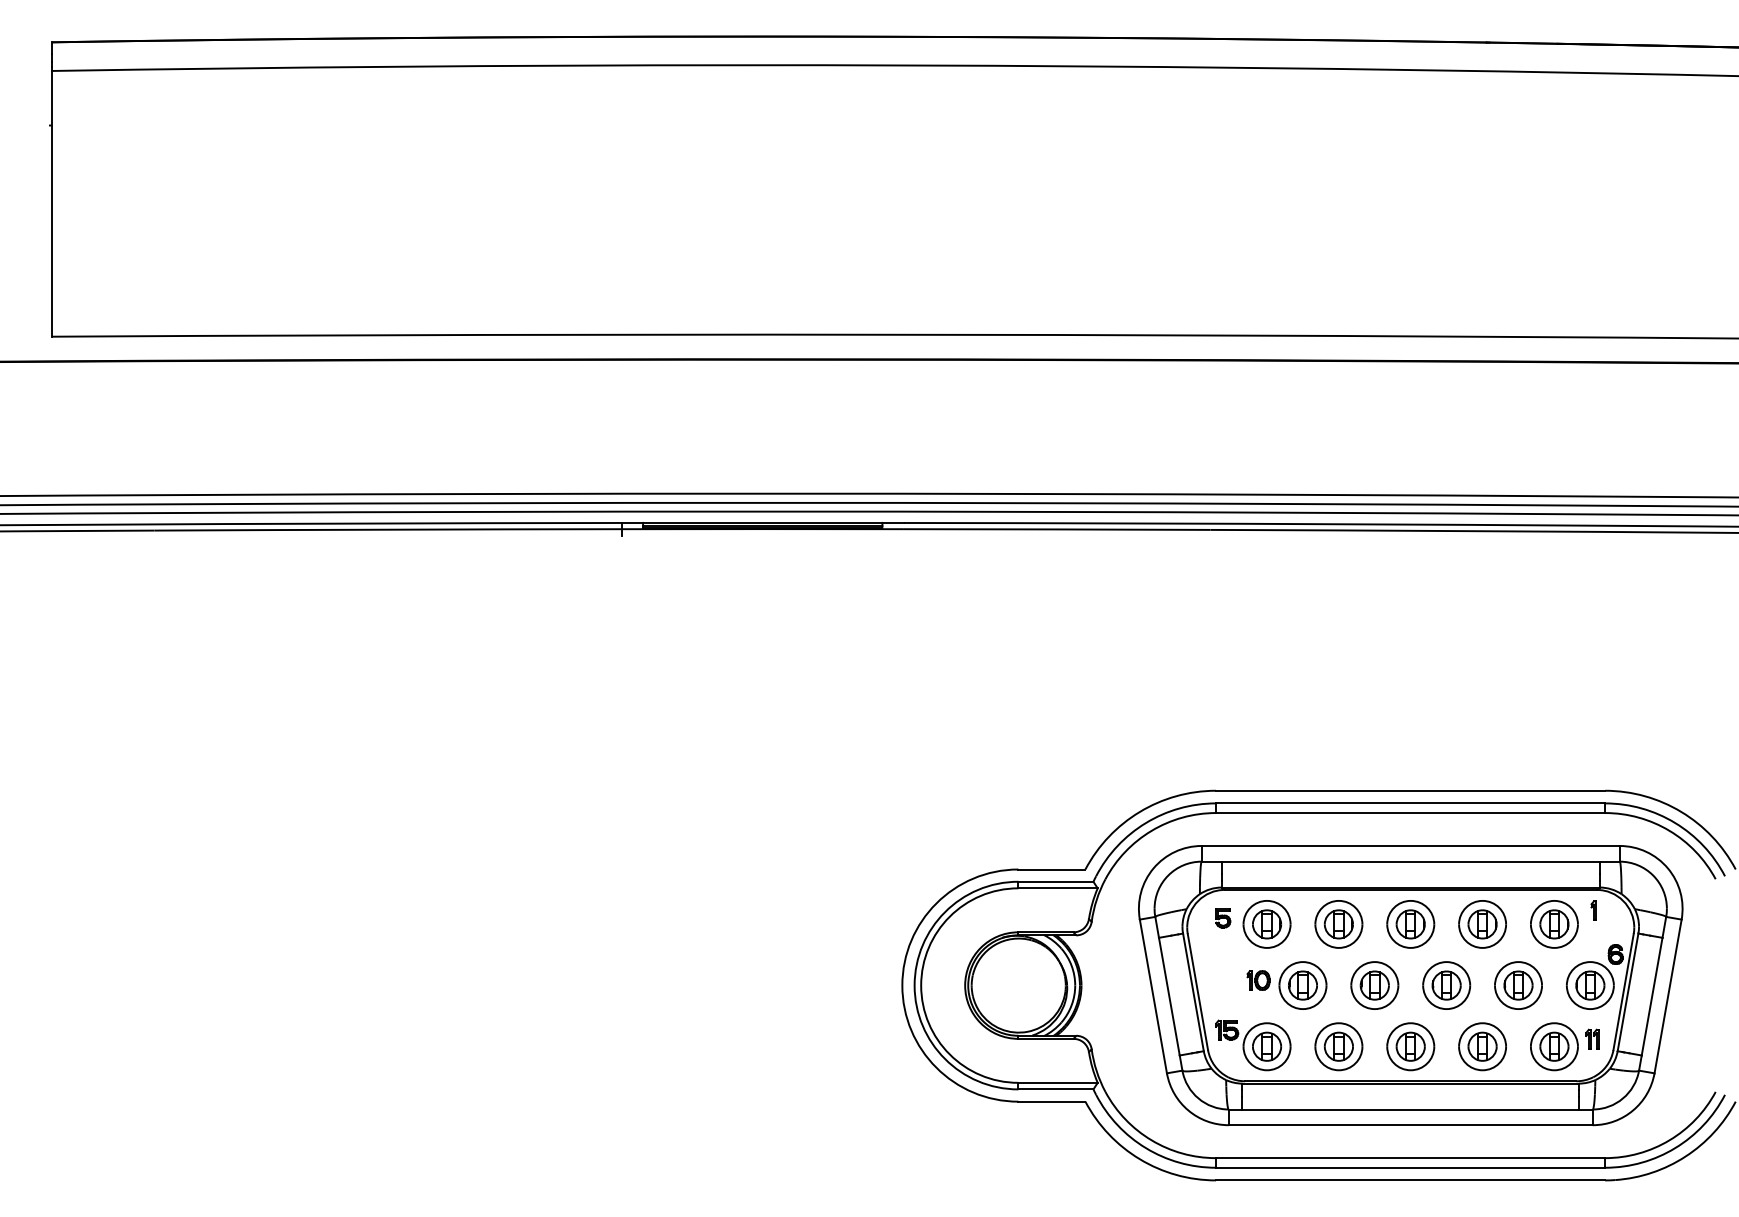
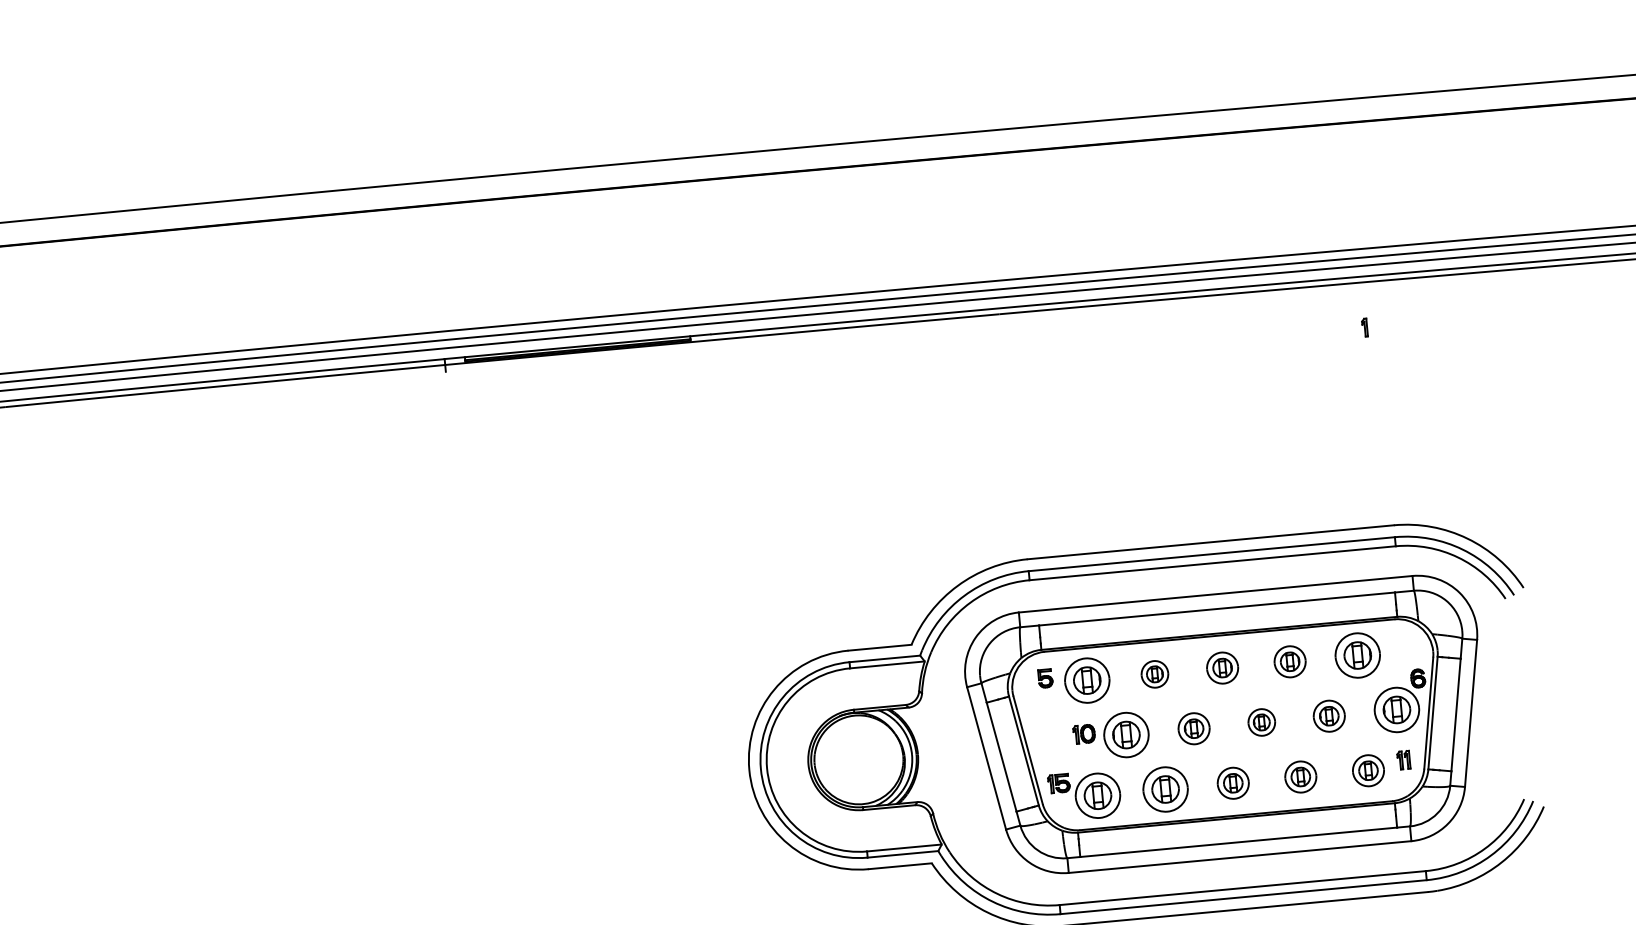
part: (1593, 910) -> (1364, 327), moved
part: (1338, 924) -> (1154, 674), size x0.6
part: (1410, 924) -> (1222, 668), size x0.7
part: (1482, 924) -> (1290, 661), size x0.7
part: (1374, 985) -> (1193, 728), size x0.7
part: (1446, 985) -> (1261, 722), size x0.6
part: (1518, 985) -> (1329, 716), size x0.7
part: (1410, 1046) -> (1232, 783), size x0.7
part: (1482, 1046) -> (1300, 776), size x0.7
part: (1554, 1046) -> (1368, 770), size x0.7

